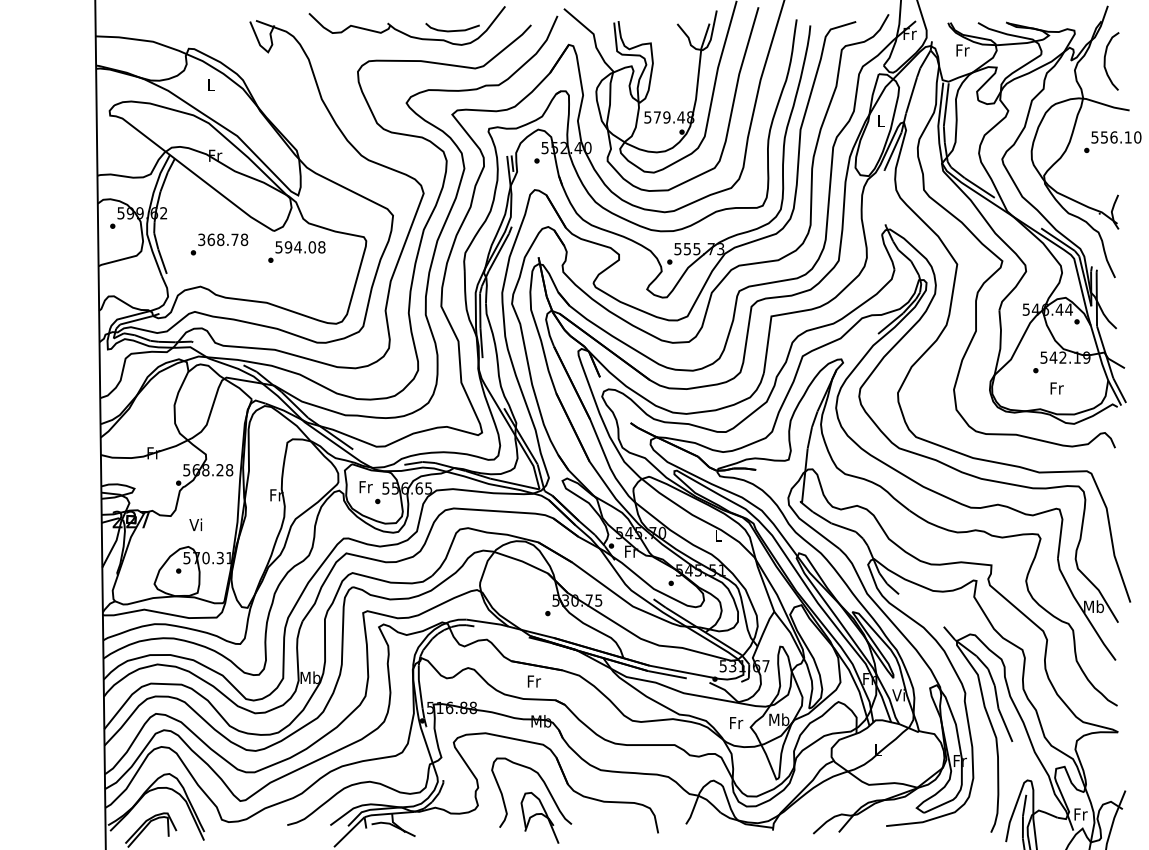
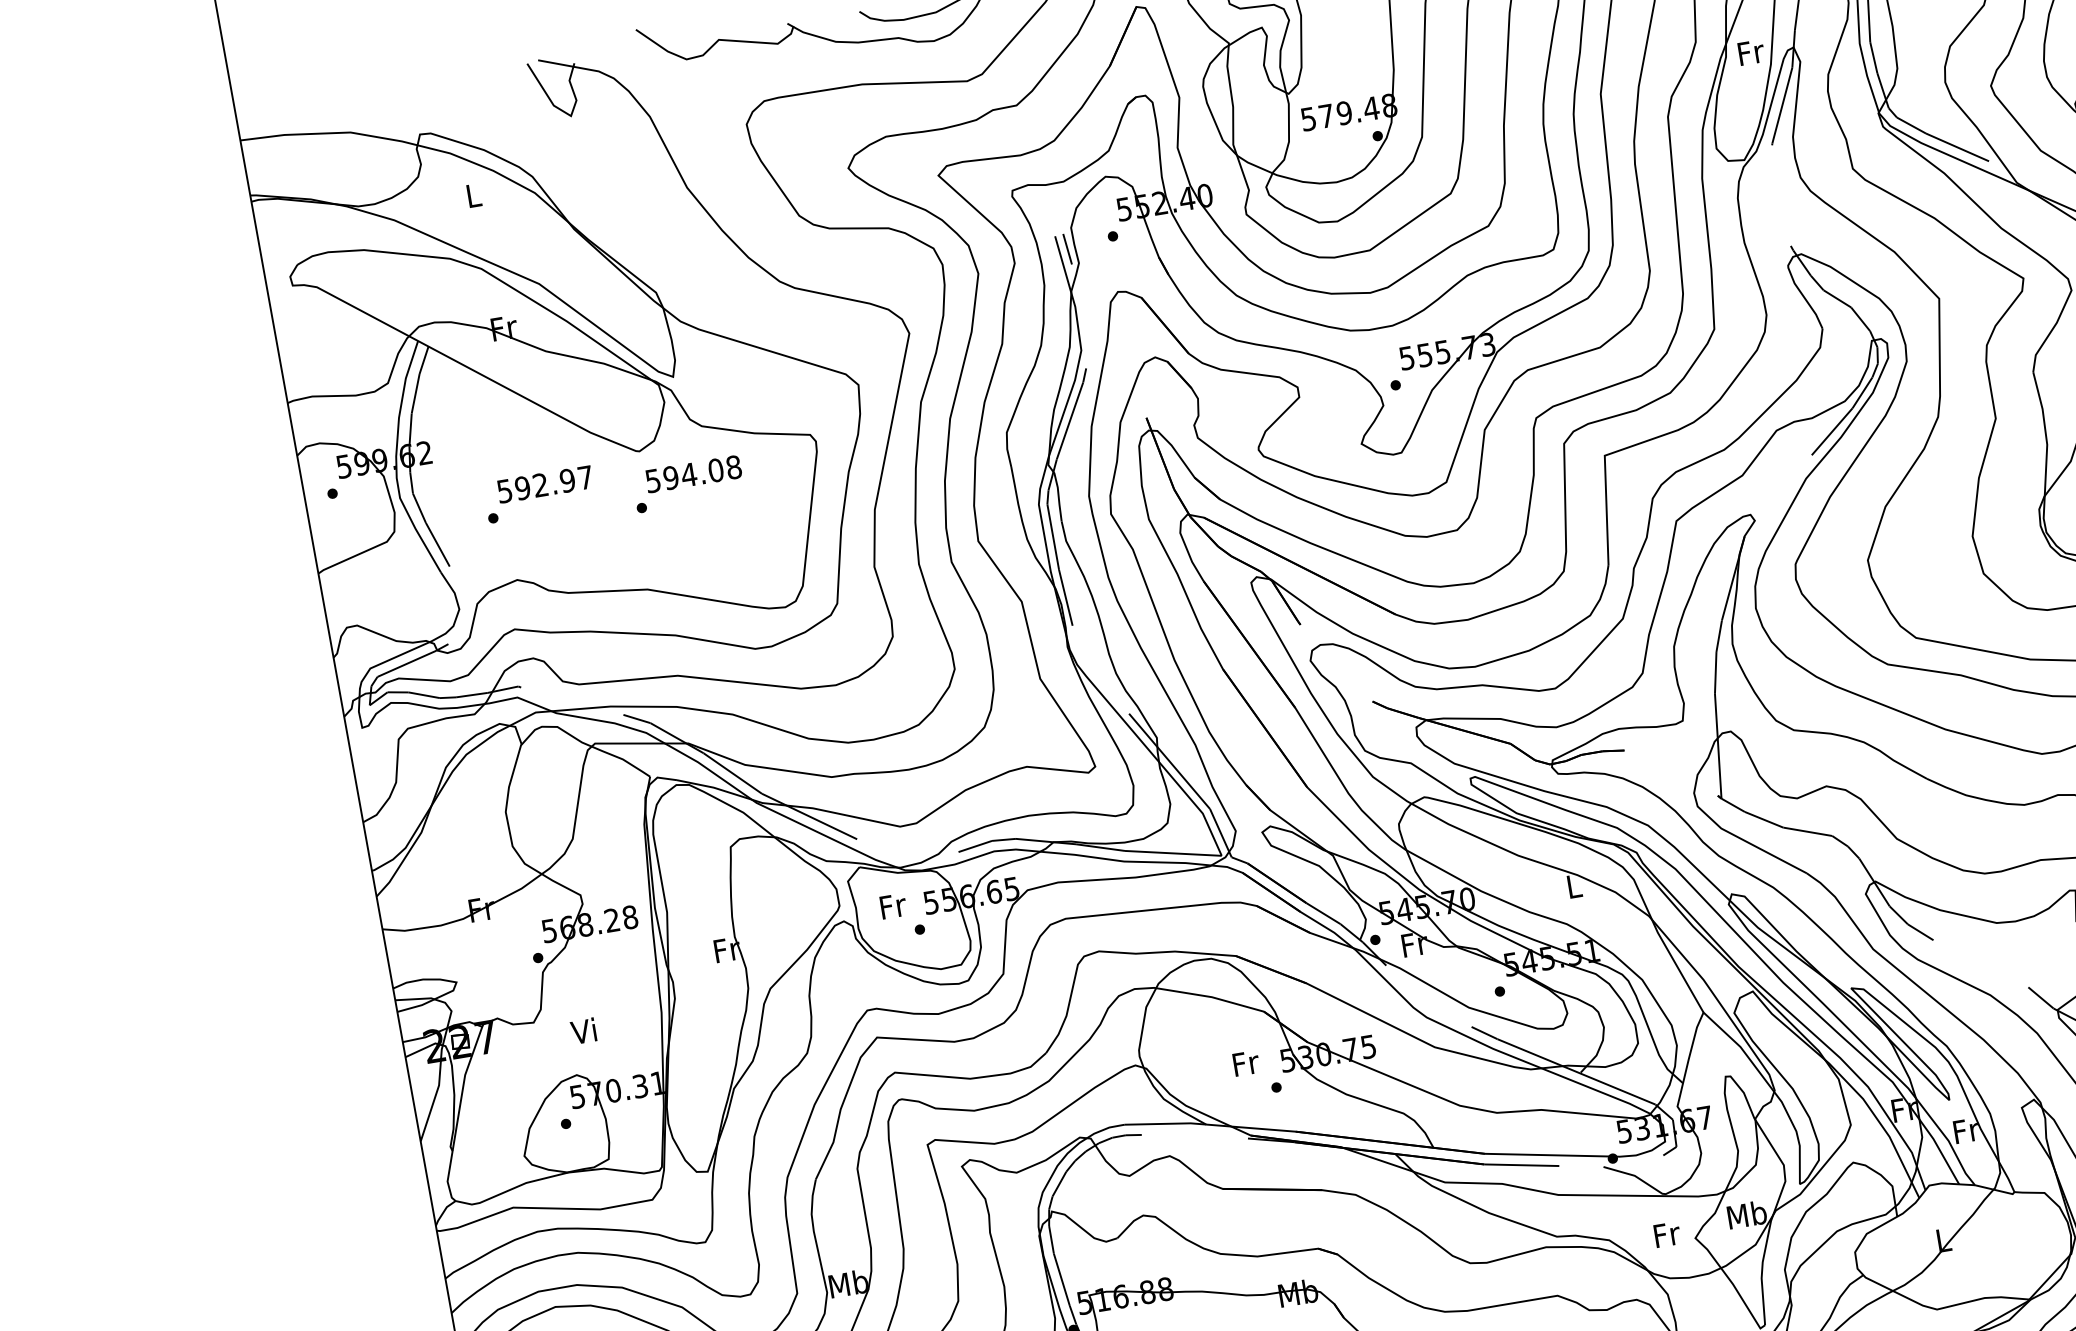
text: (881, 121) -> (1751, 52), L -> Fr
text: (223, 239) -> (545, 483), 368.78 -> 592.97
text: (534, 681) -> (1246, 1063), moved
text: (898, 695) -> (1964, 1131), Vi -> Fr

